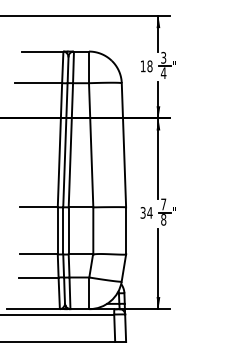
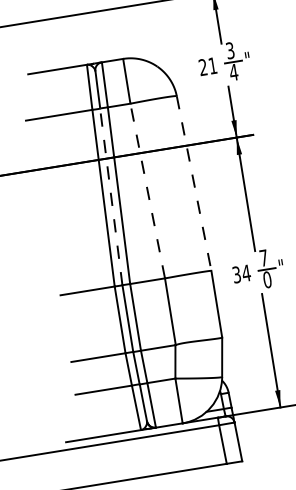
text: (146, 66) -> (207, 66), 18 -> 21
line: (65, 144) -> (111, 195), solid -> dashed
line: (91, 144) -> (148, 189), solid -> dashed
line: (123, 145) -> (193, 183), solid -> dashed
text: (163, 219) -> (267, 279), 8 -> 0

